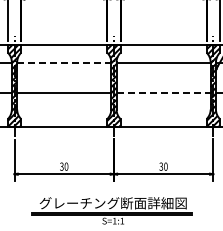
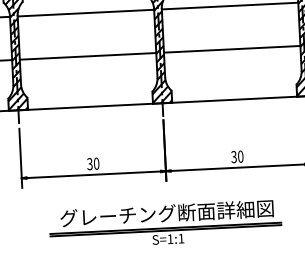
line: (64, 62) -> (86, 12), dashed -> solid
line: (164, 92) -> (233, 49), dashed -> solid

